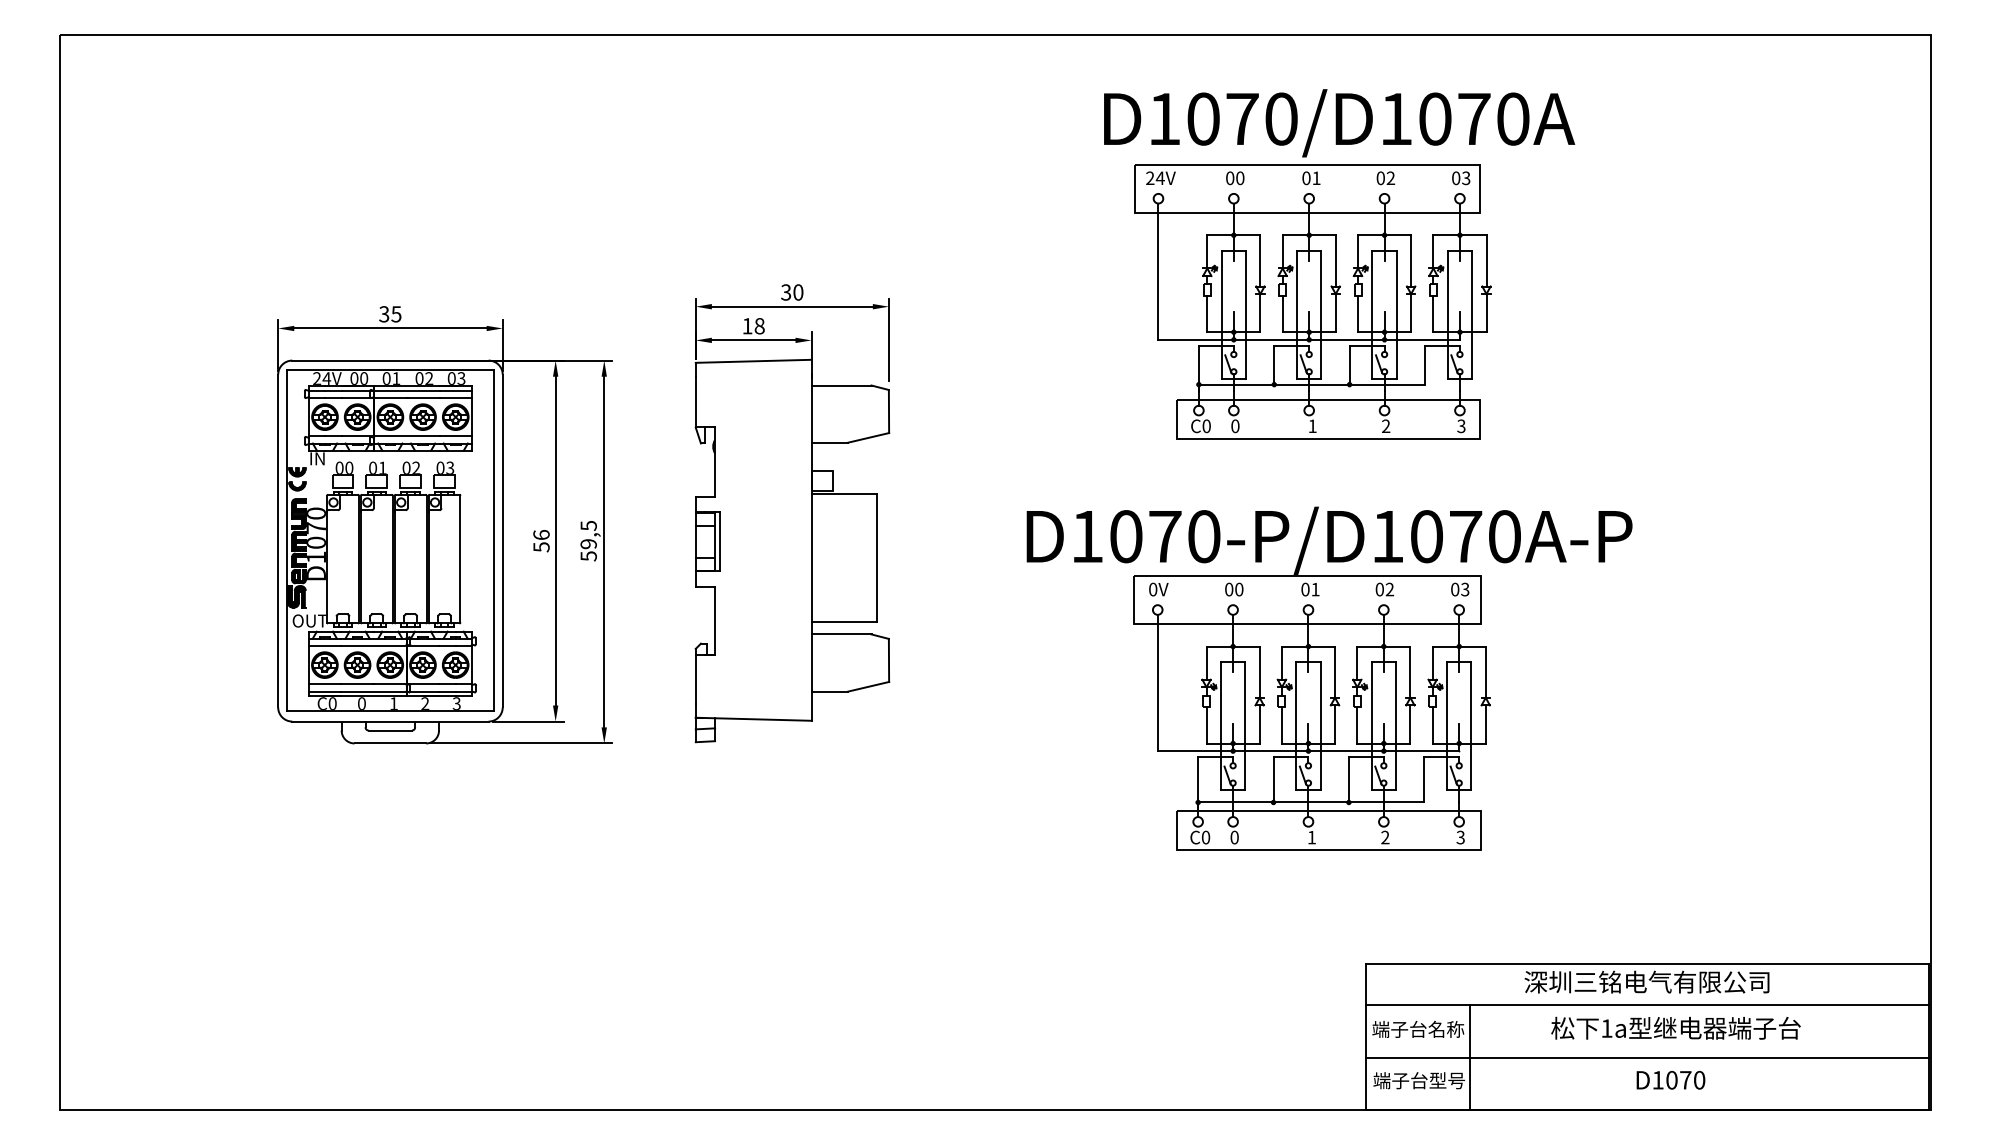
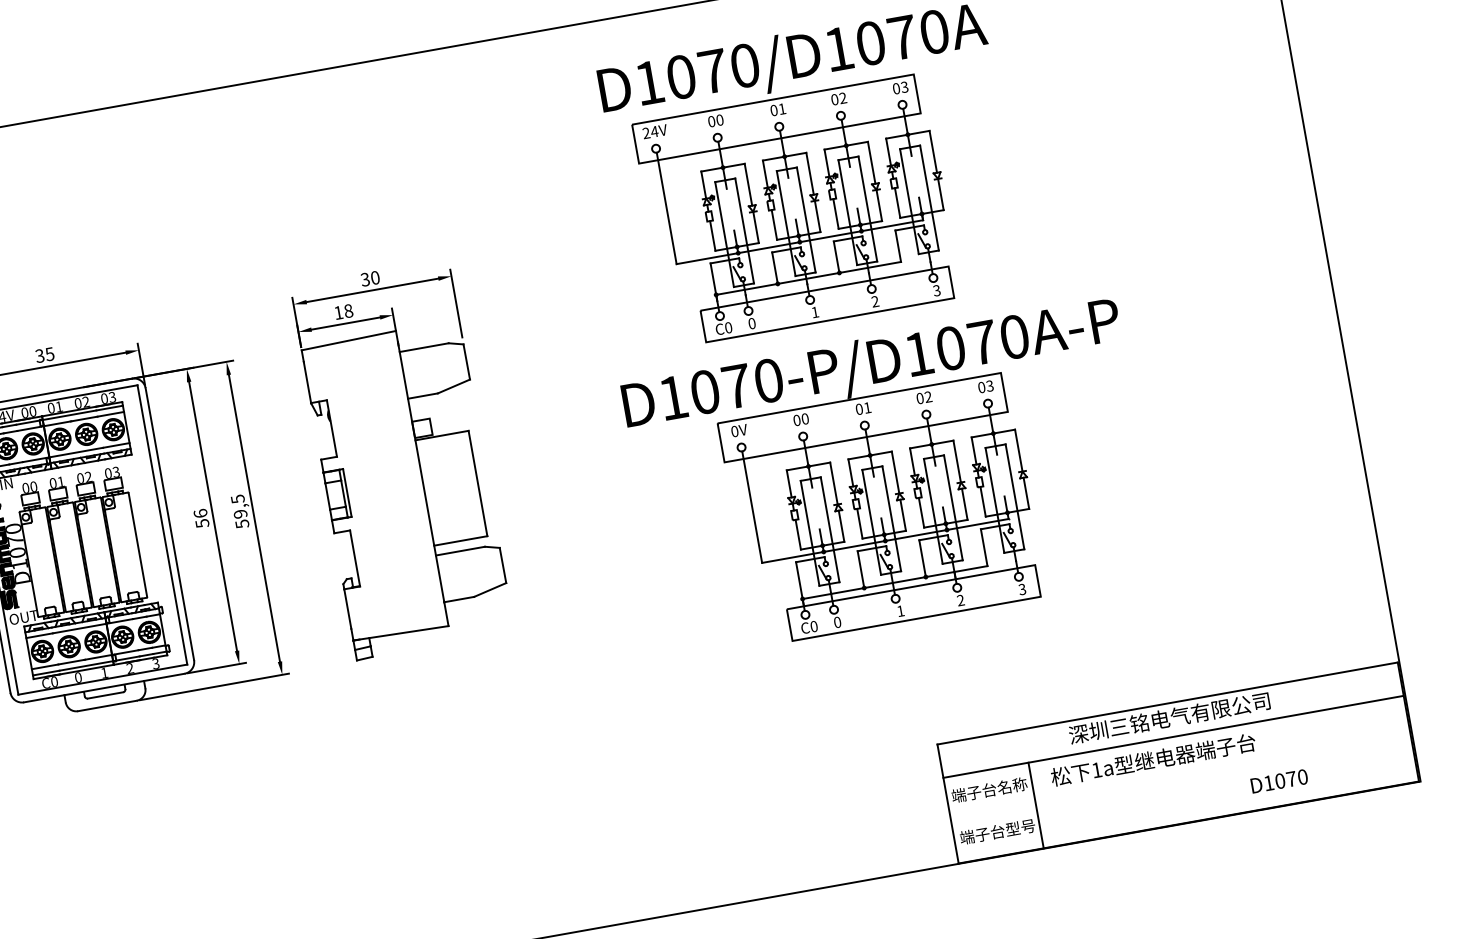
part: (1329, 678) -> (891, 478), moved
text: (1675, 1027) -> (1152, 759), moved
line: (1647, 1057) -> (1180, 779), removed
text: (1670, 1080) -> (1279, 781), moved

